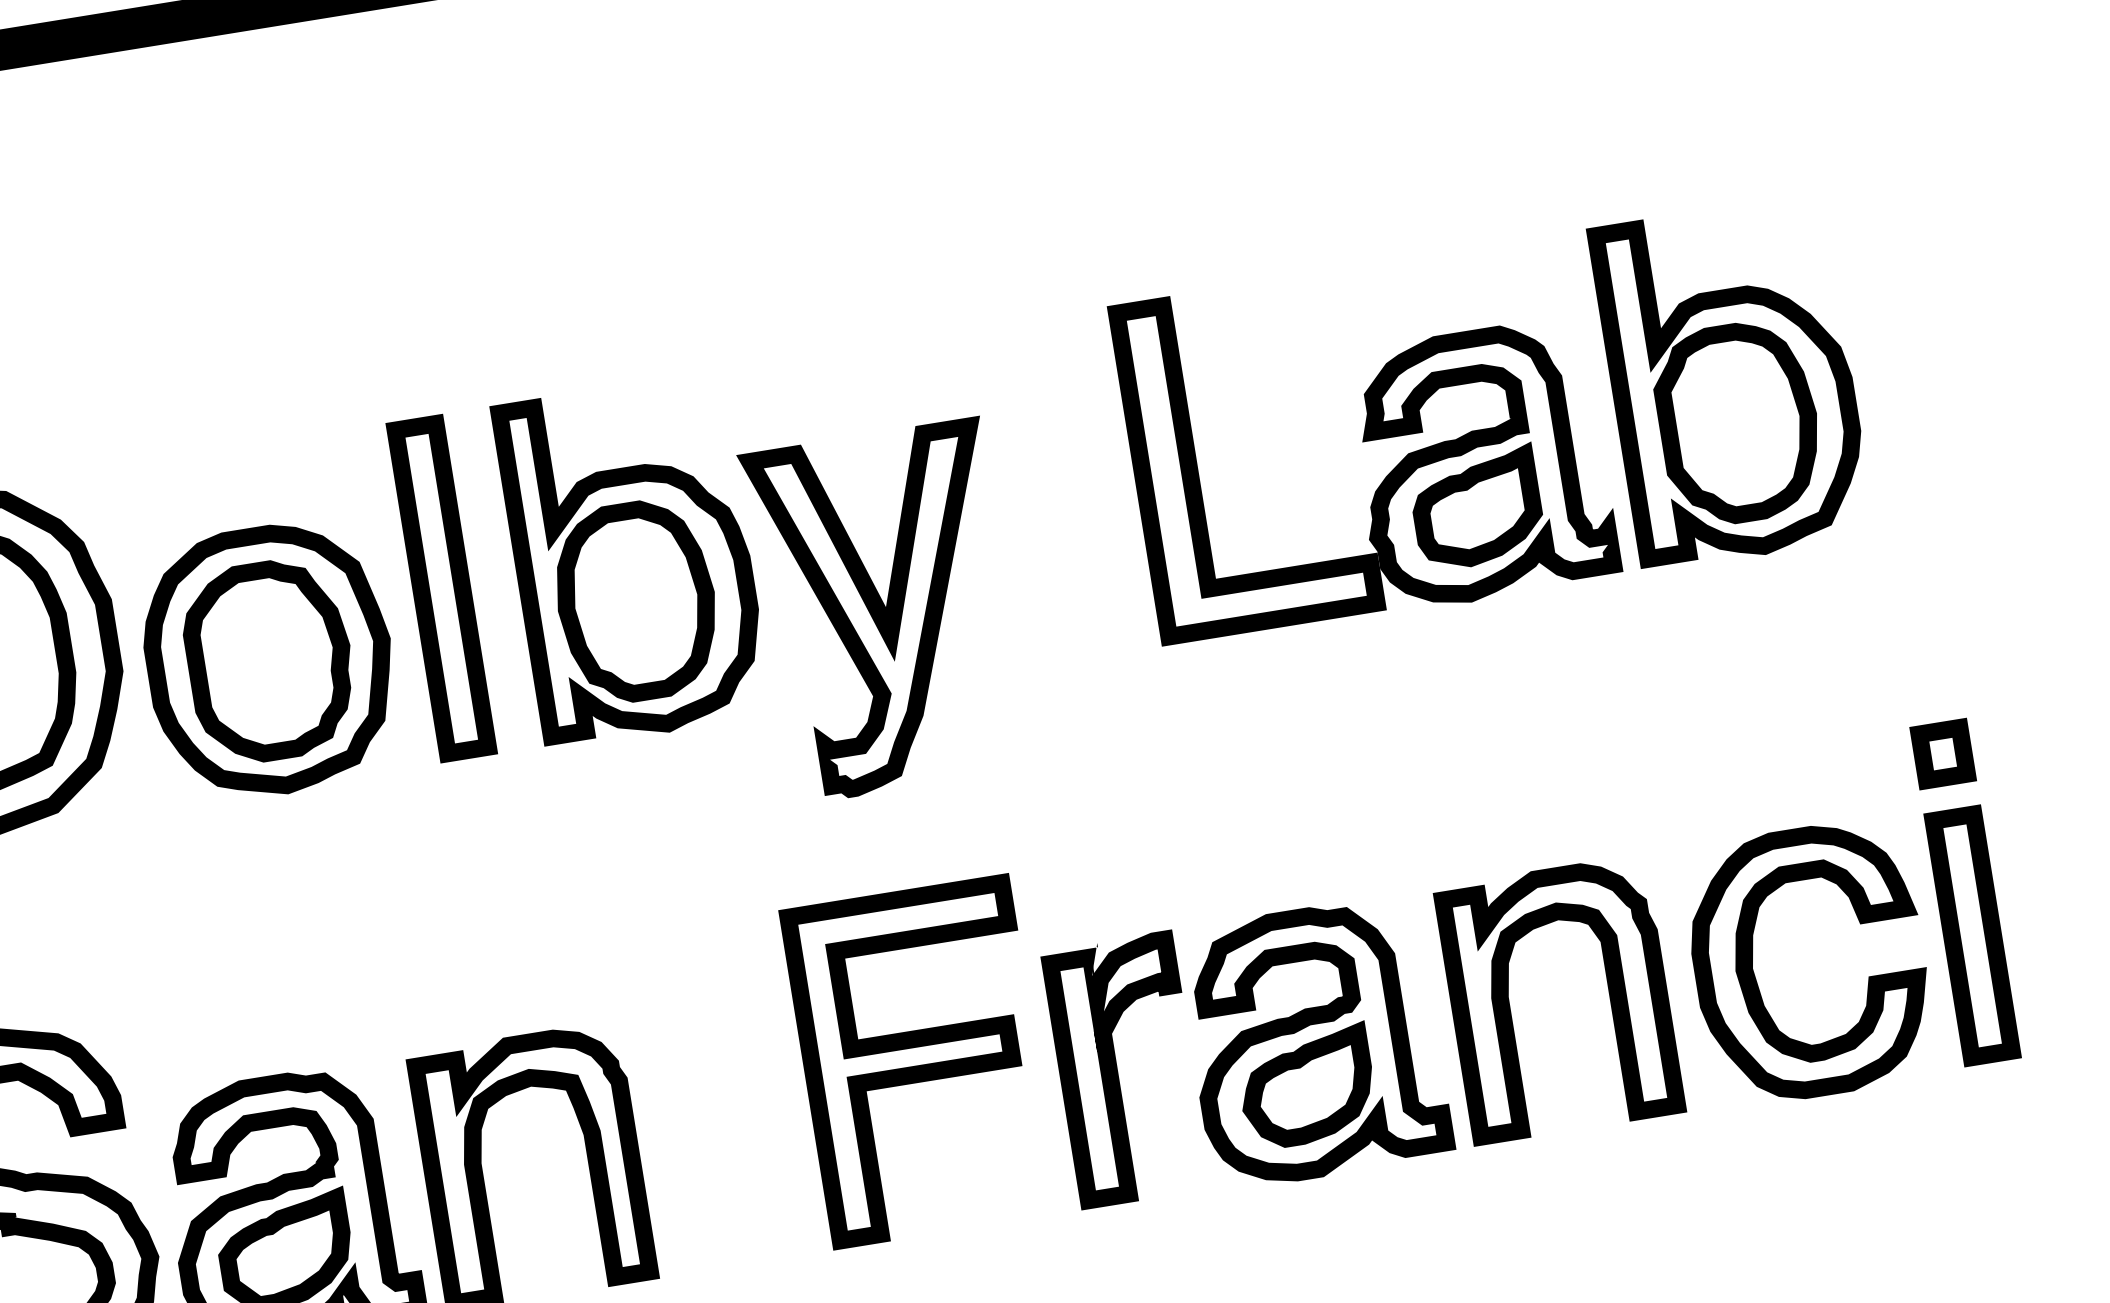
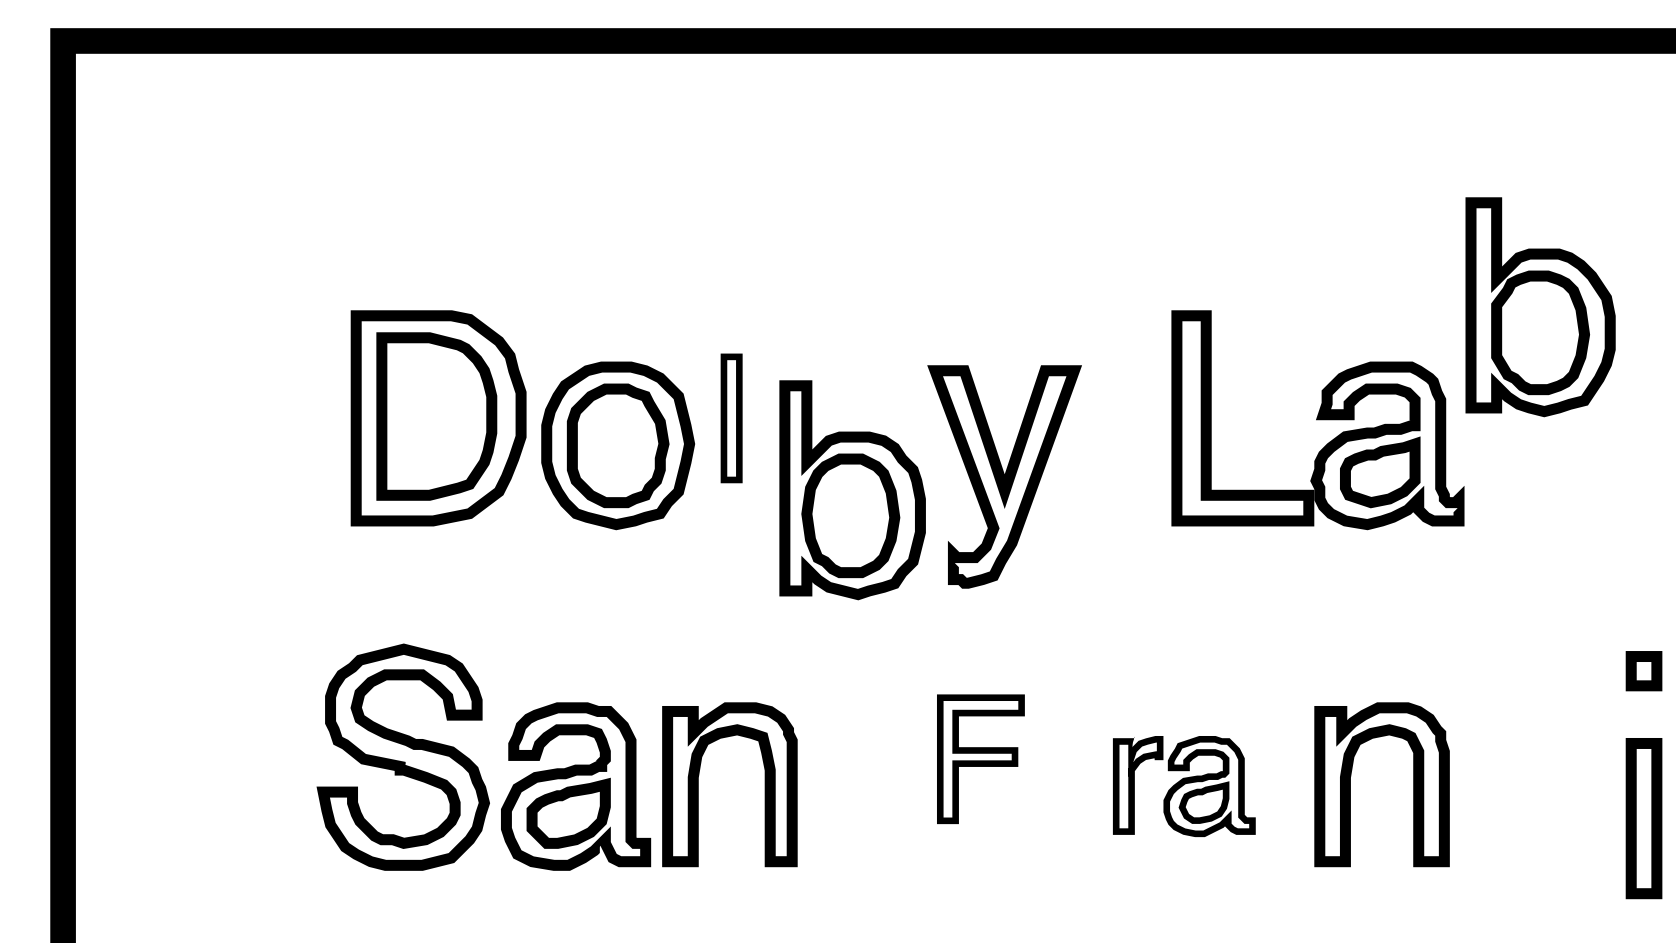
part: (1731, 383) -> (1540, 307), moved
part: (632, 561) -> (852, 490), moved
part: (441, 588) -> (731, 418), size x0.6
part: (1971, 935) -> (1643, 818), moved
part: (1757, 981) -> (1506, 793), removed
part: (1248, 1052) -> (1184, 786), size x0.6
part: (920, 1062) -> (980, 759), size x0.6

